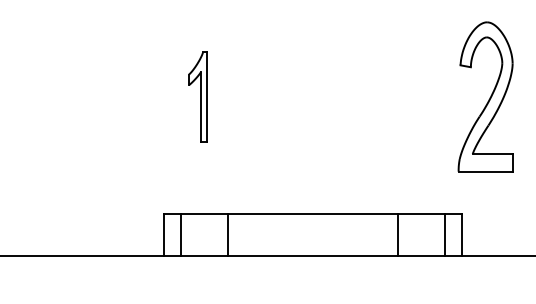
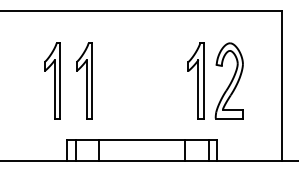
part: (134, 96) -> (52, 80), added
part: (198, 96) -> (84, 80), size x1.67
part: (418, 96) -> (195, 80), added

